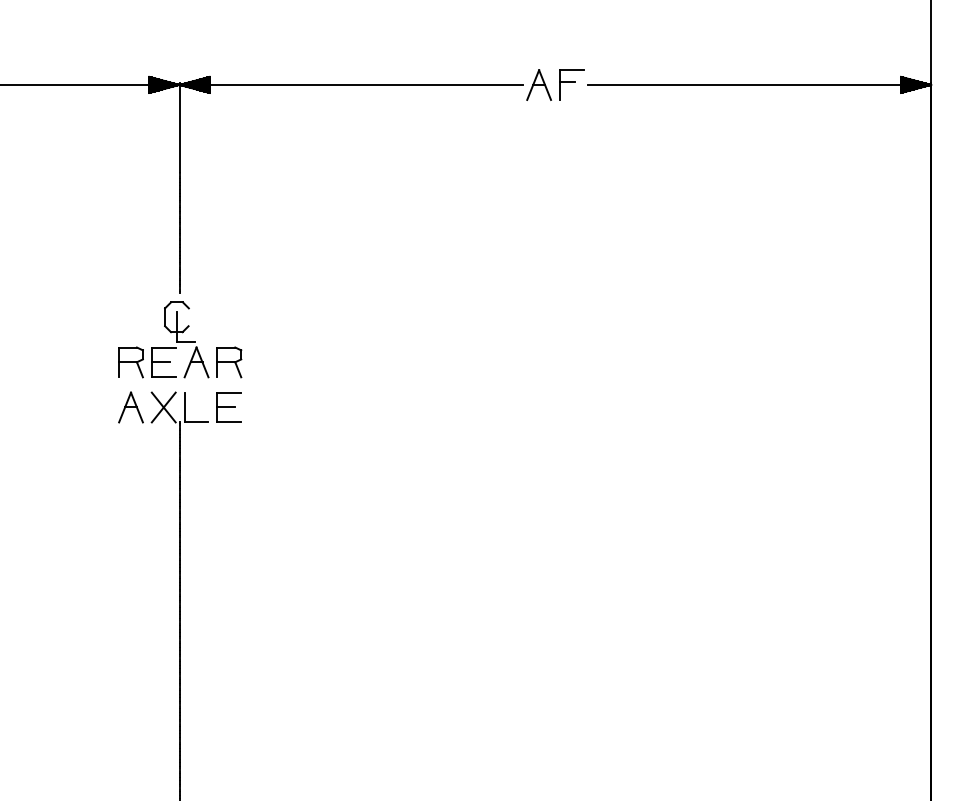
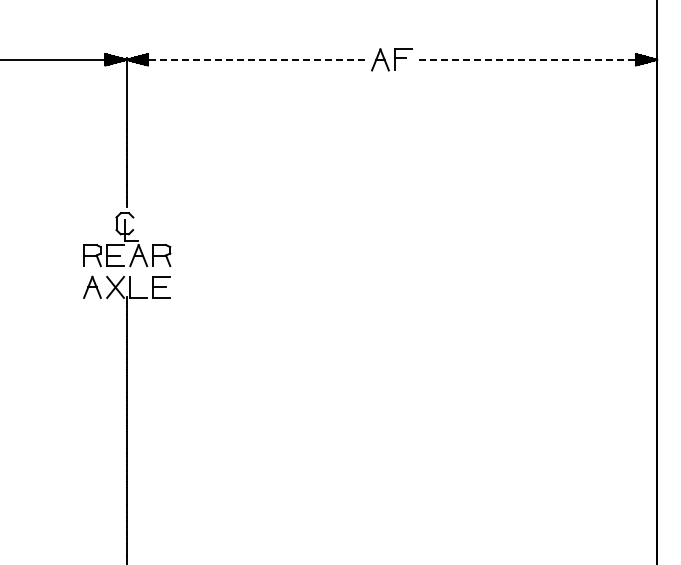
line: (352, 84) -> (248, 59), solid -> dashed
line: (758, 84) -> (535, 59), solid -> dashed

